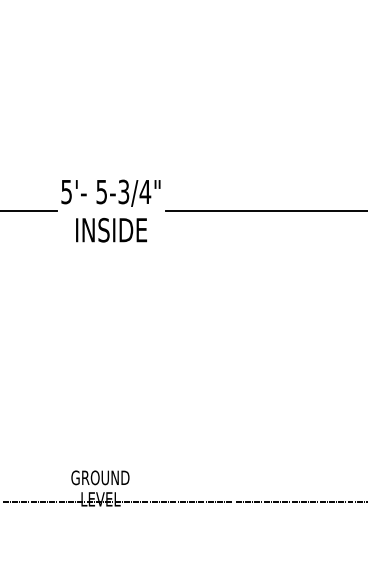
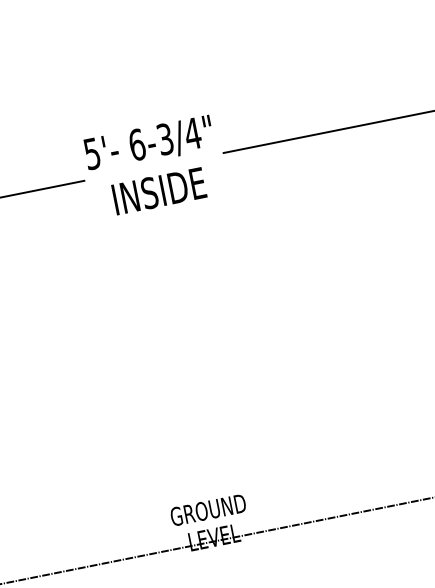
text: (101, 191) -> (136, 144), 5-3/4" -> 6-3/4"

